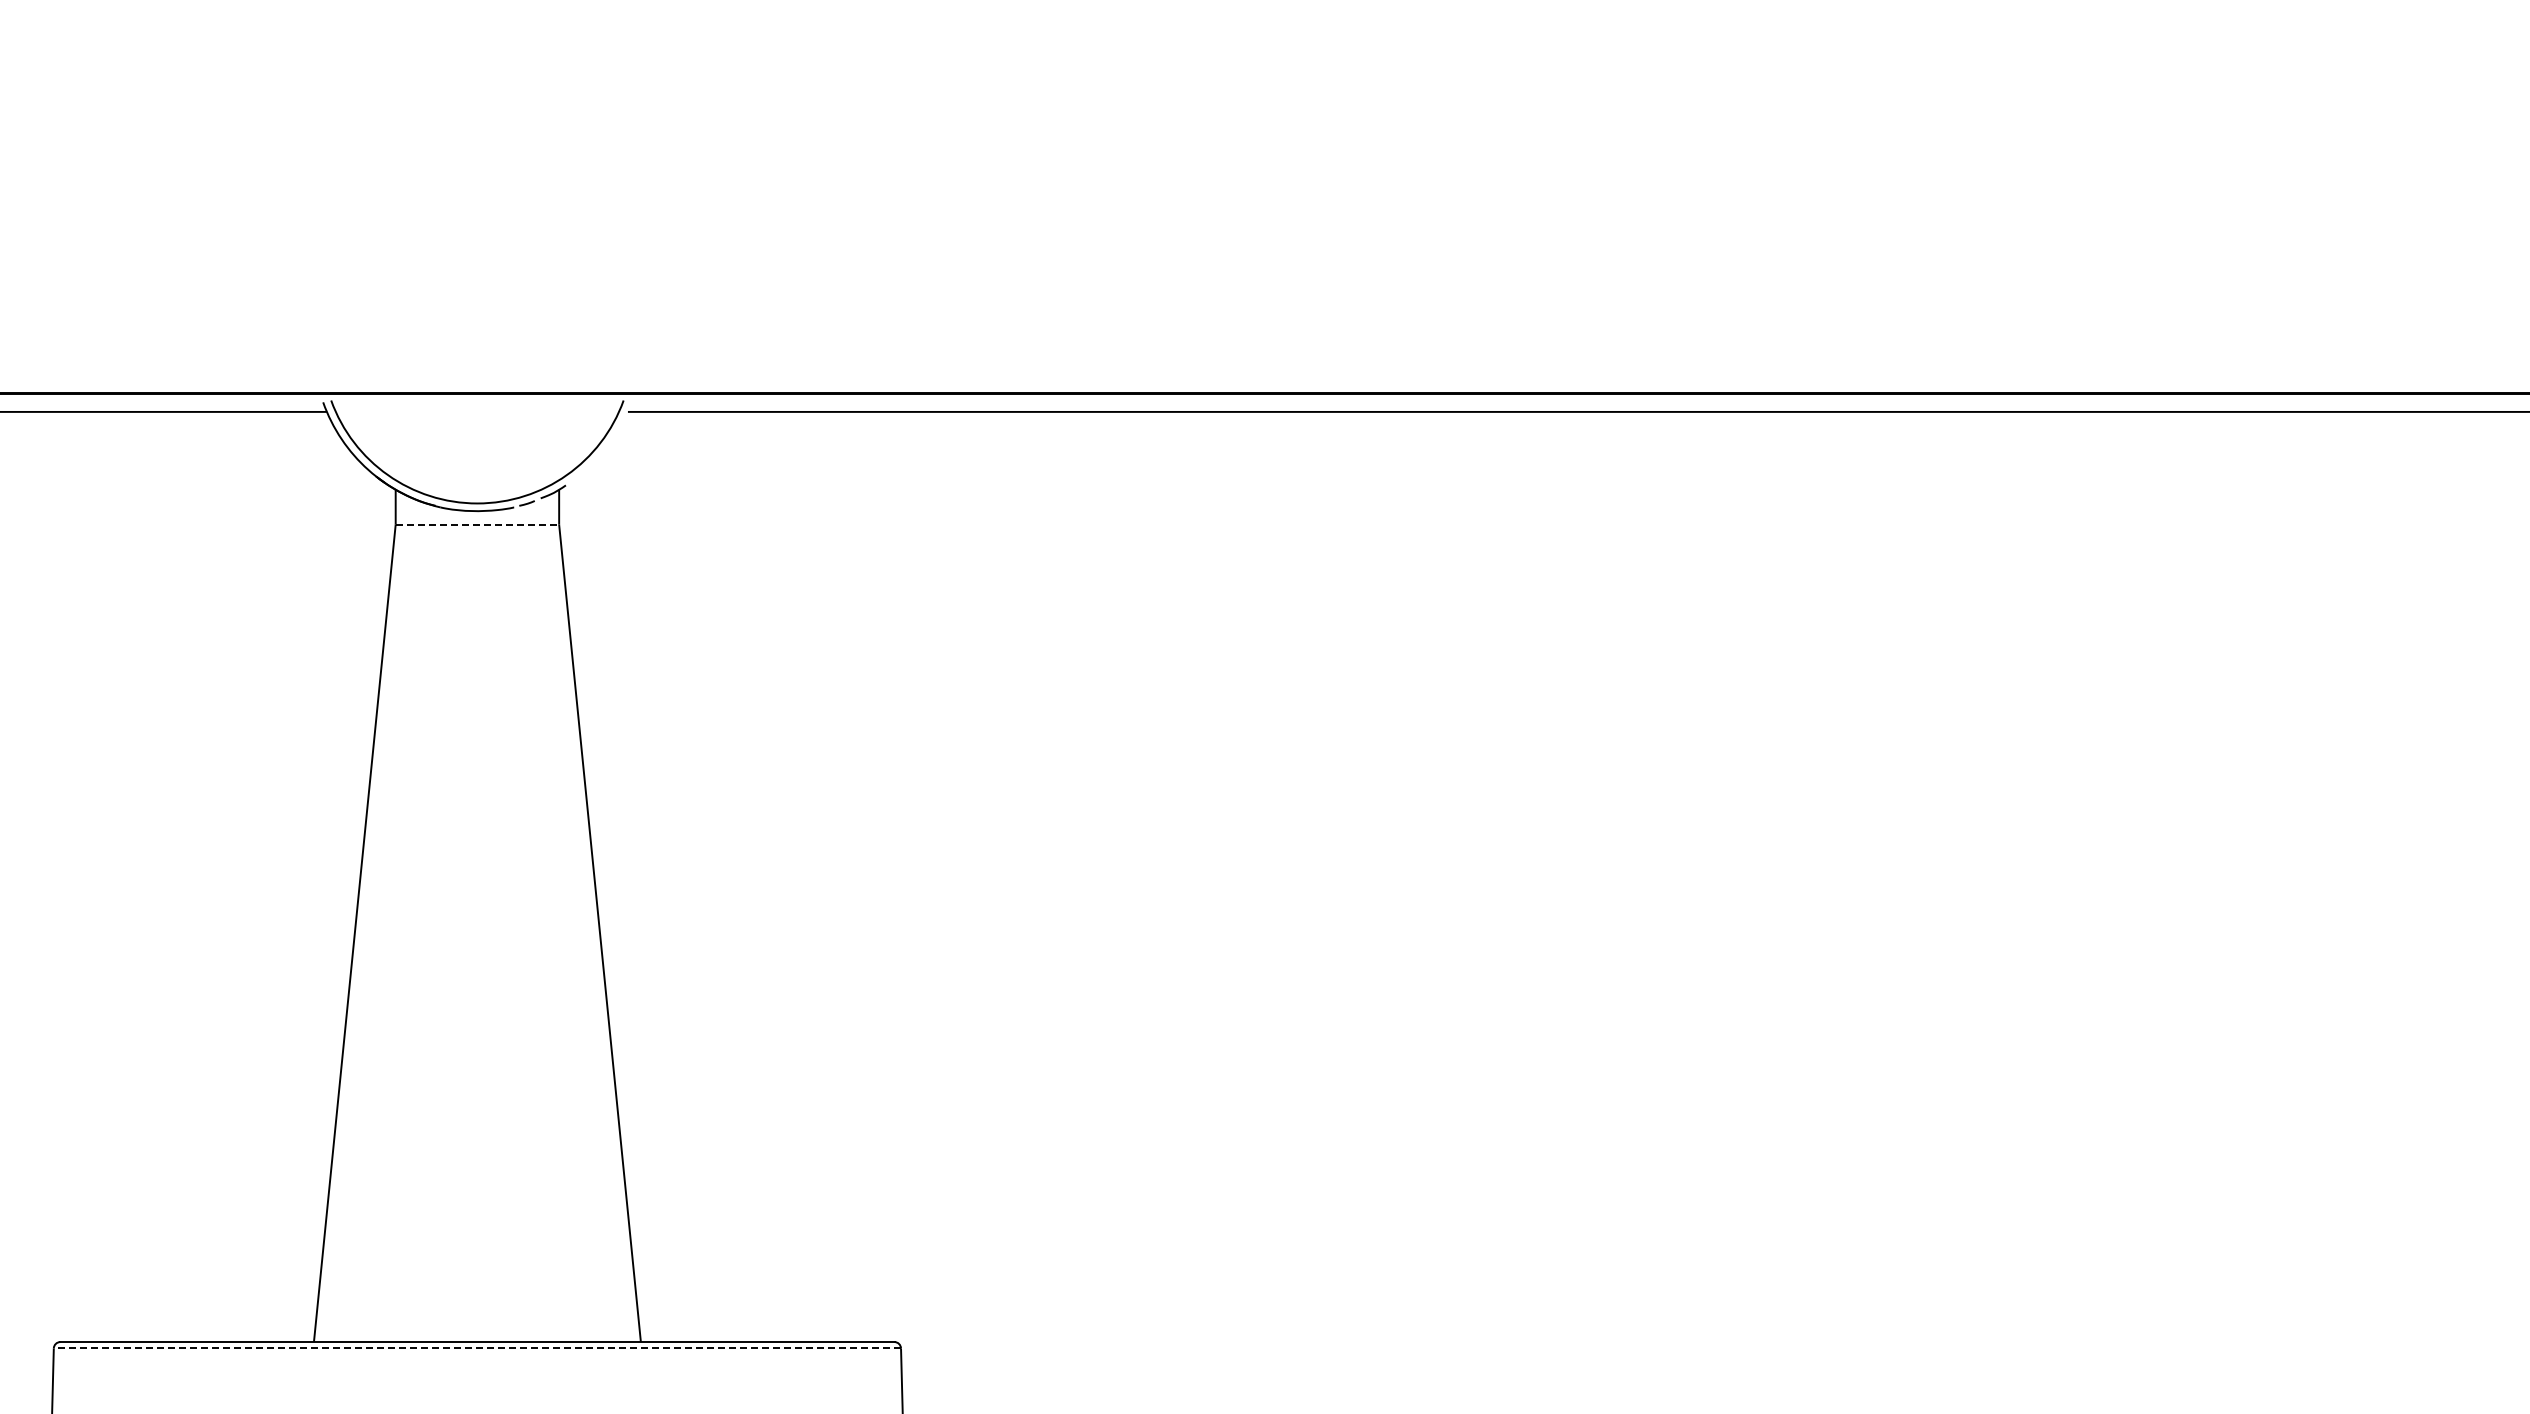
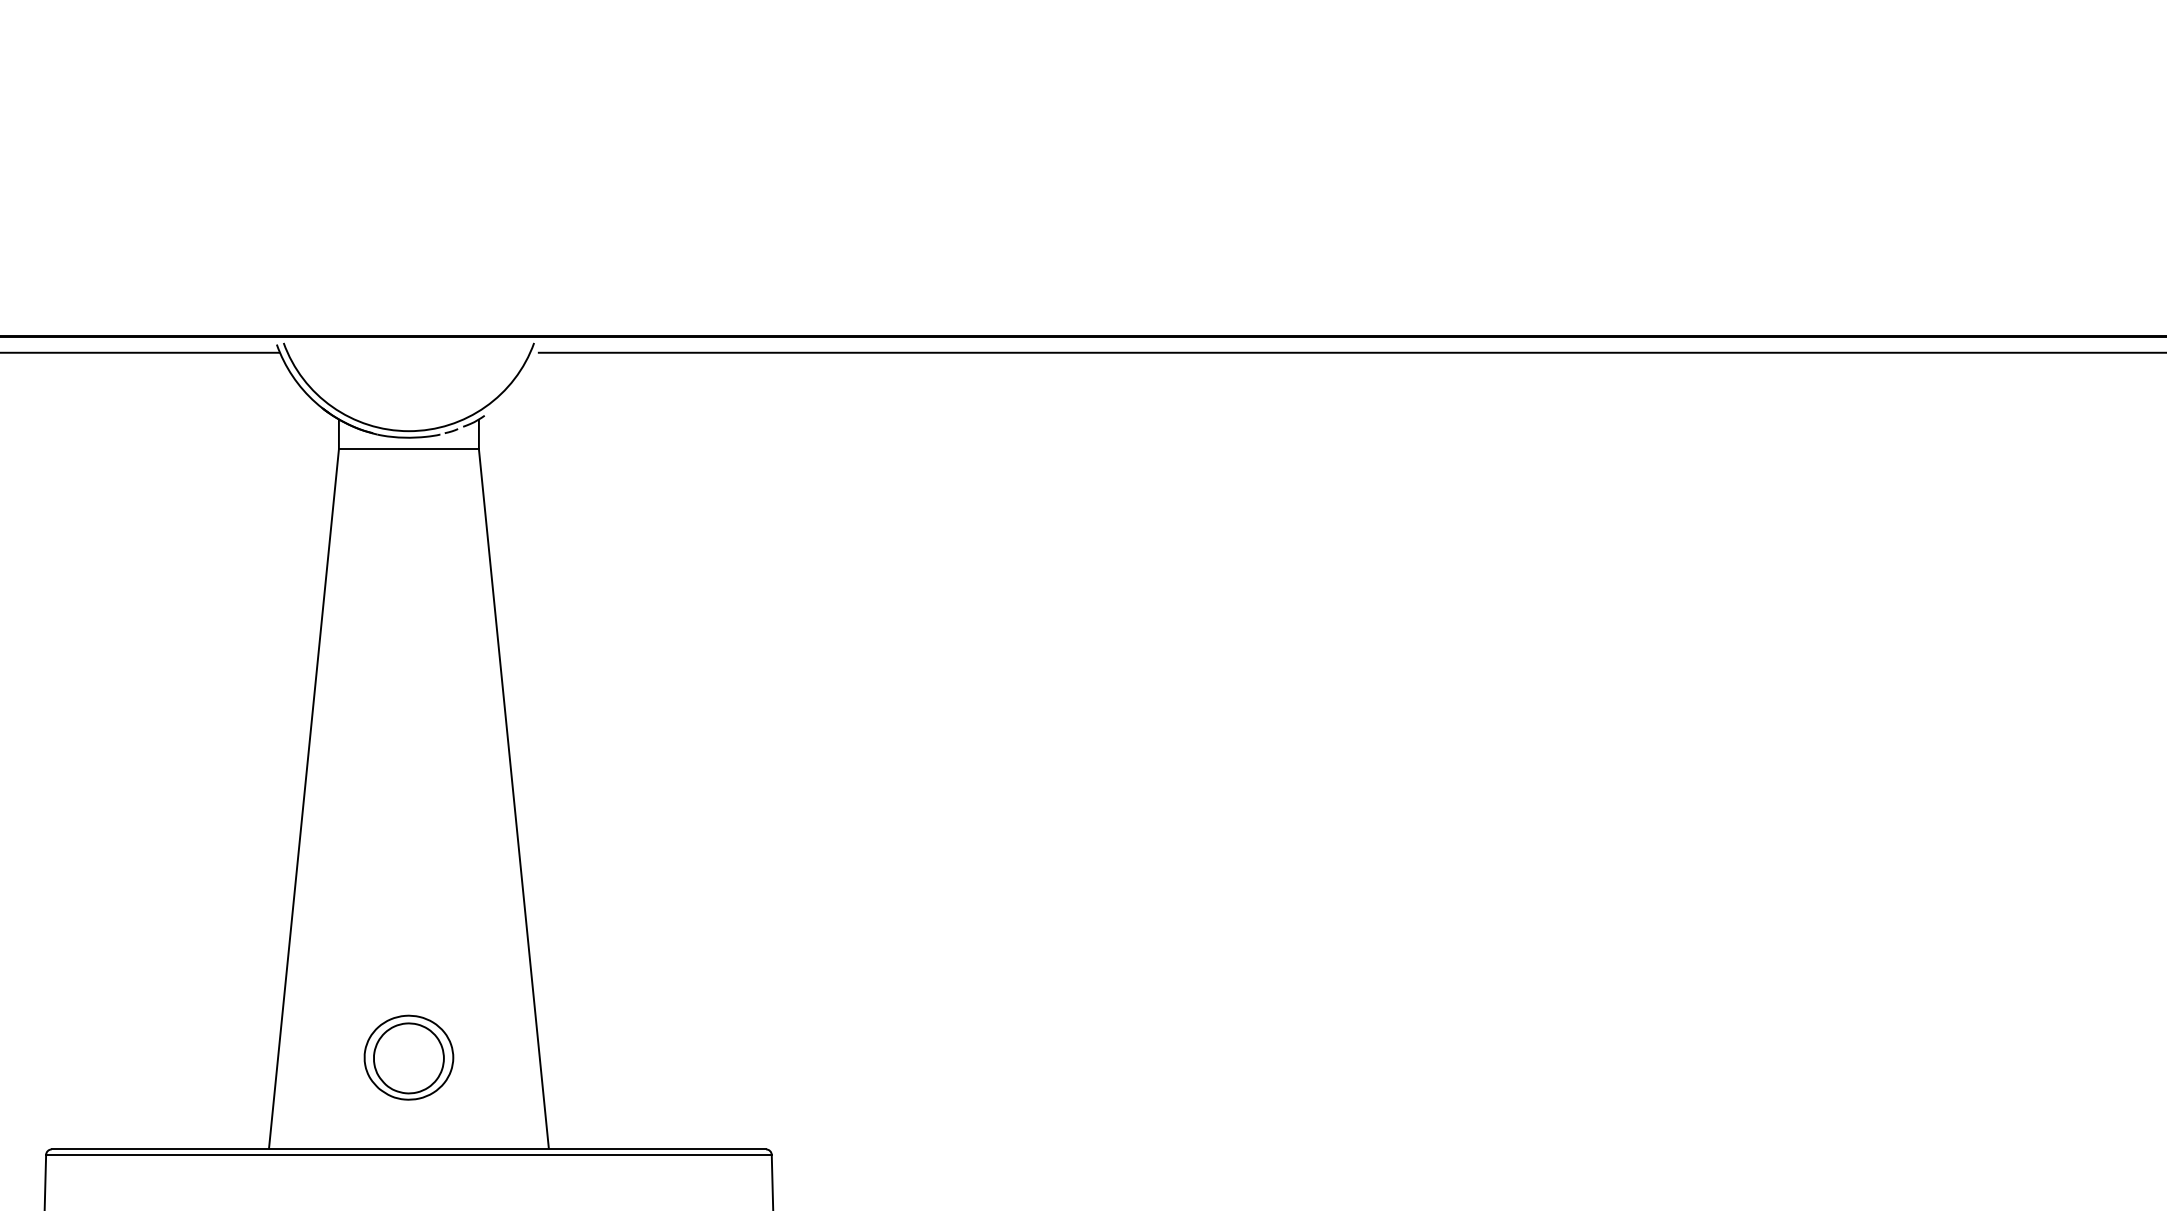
line: (477, 524) -> (409, 449), dashed -> solid
part: (477, 1234) -> (409, 1057), added
line: (477, 1348) -> (409, 1154), dashed -> solid

